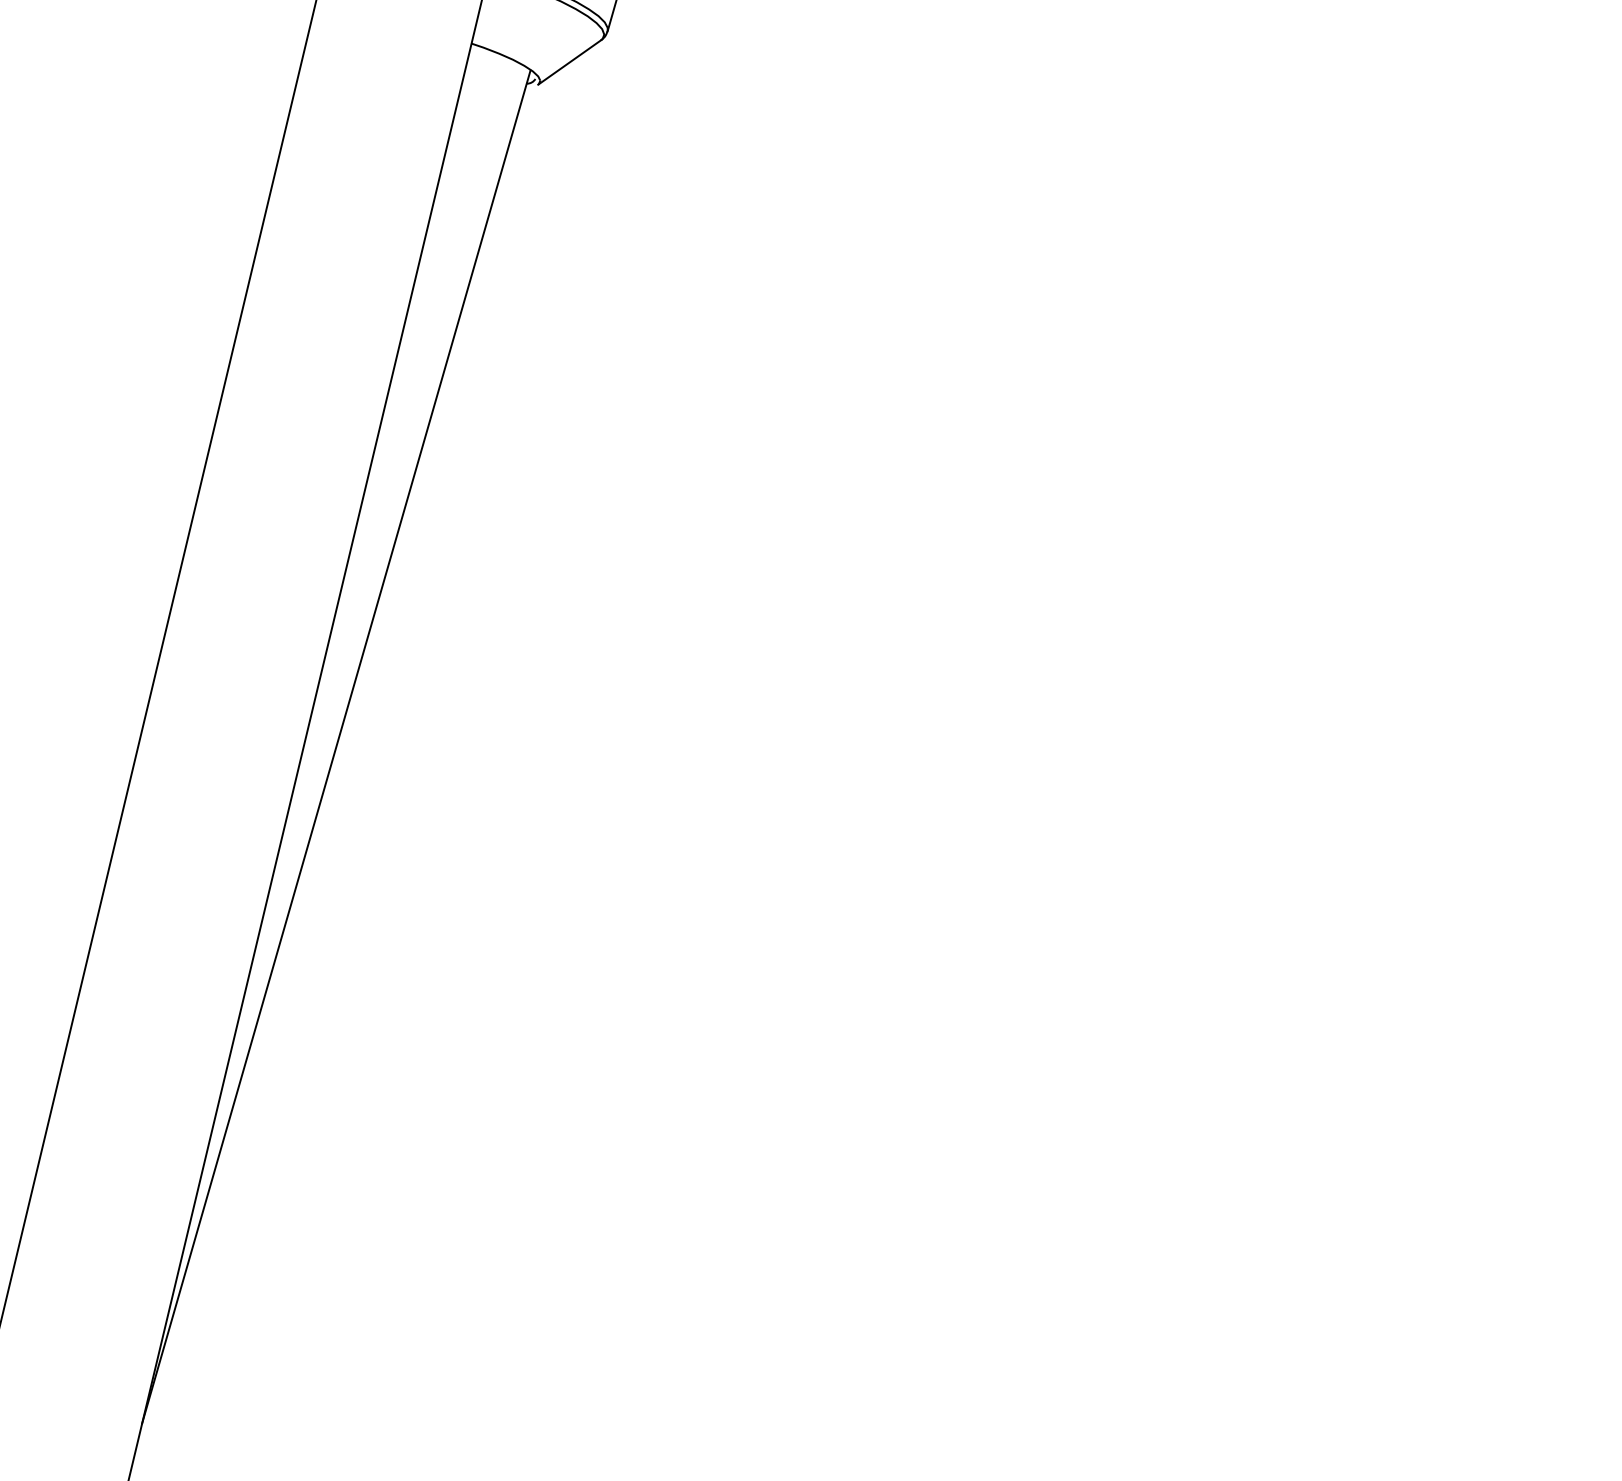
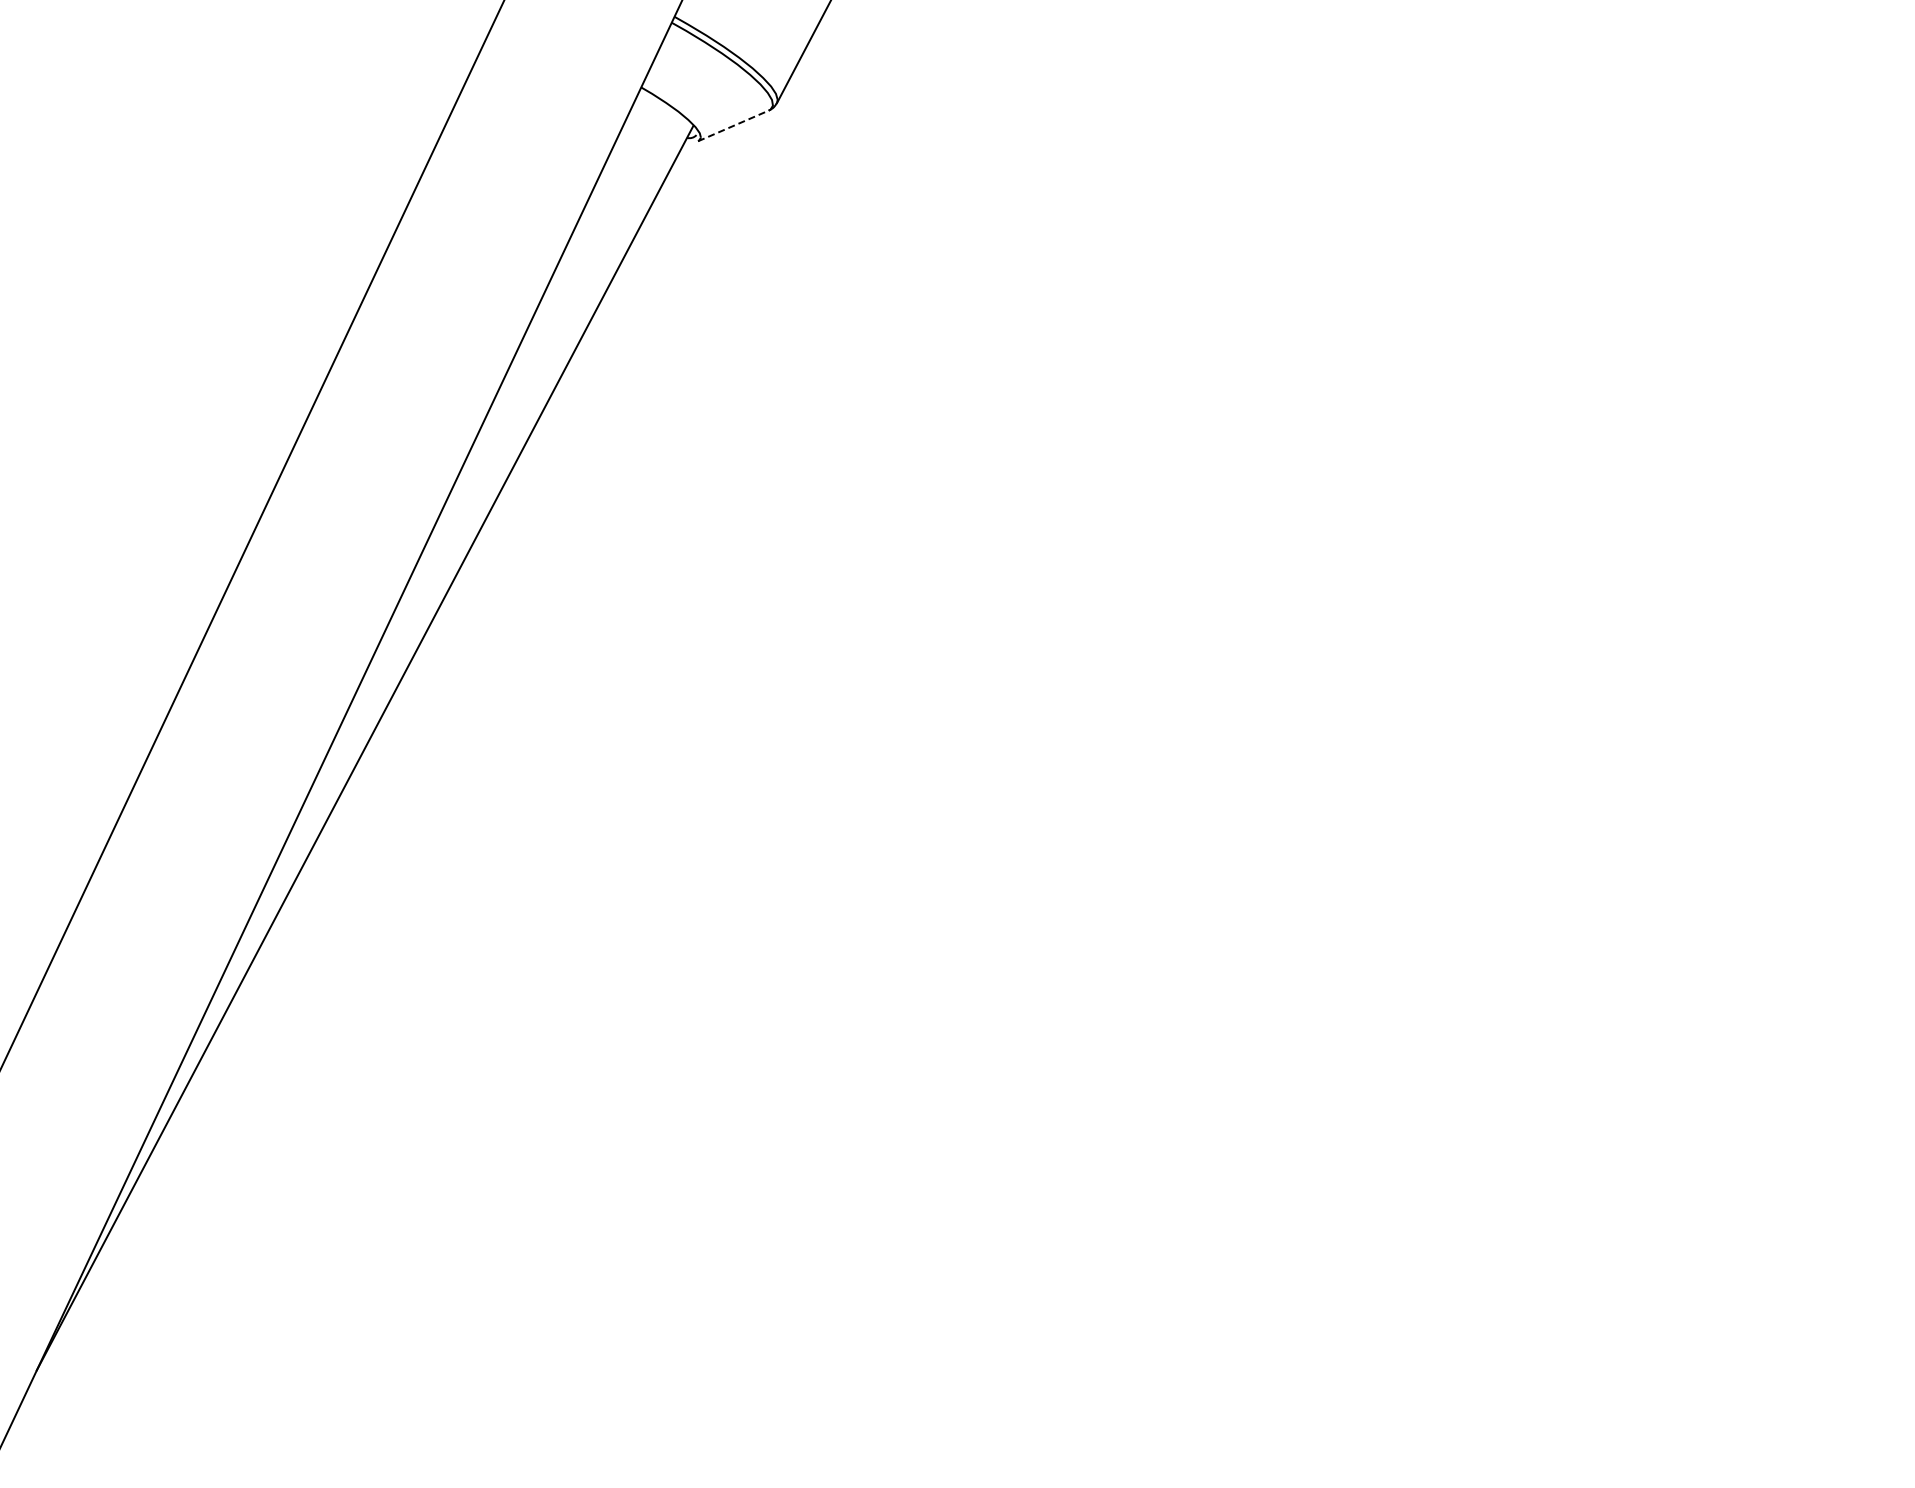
line: (569, 62) -> (733, 125), solid -> dashed

